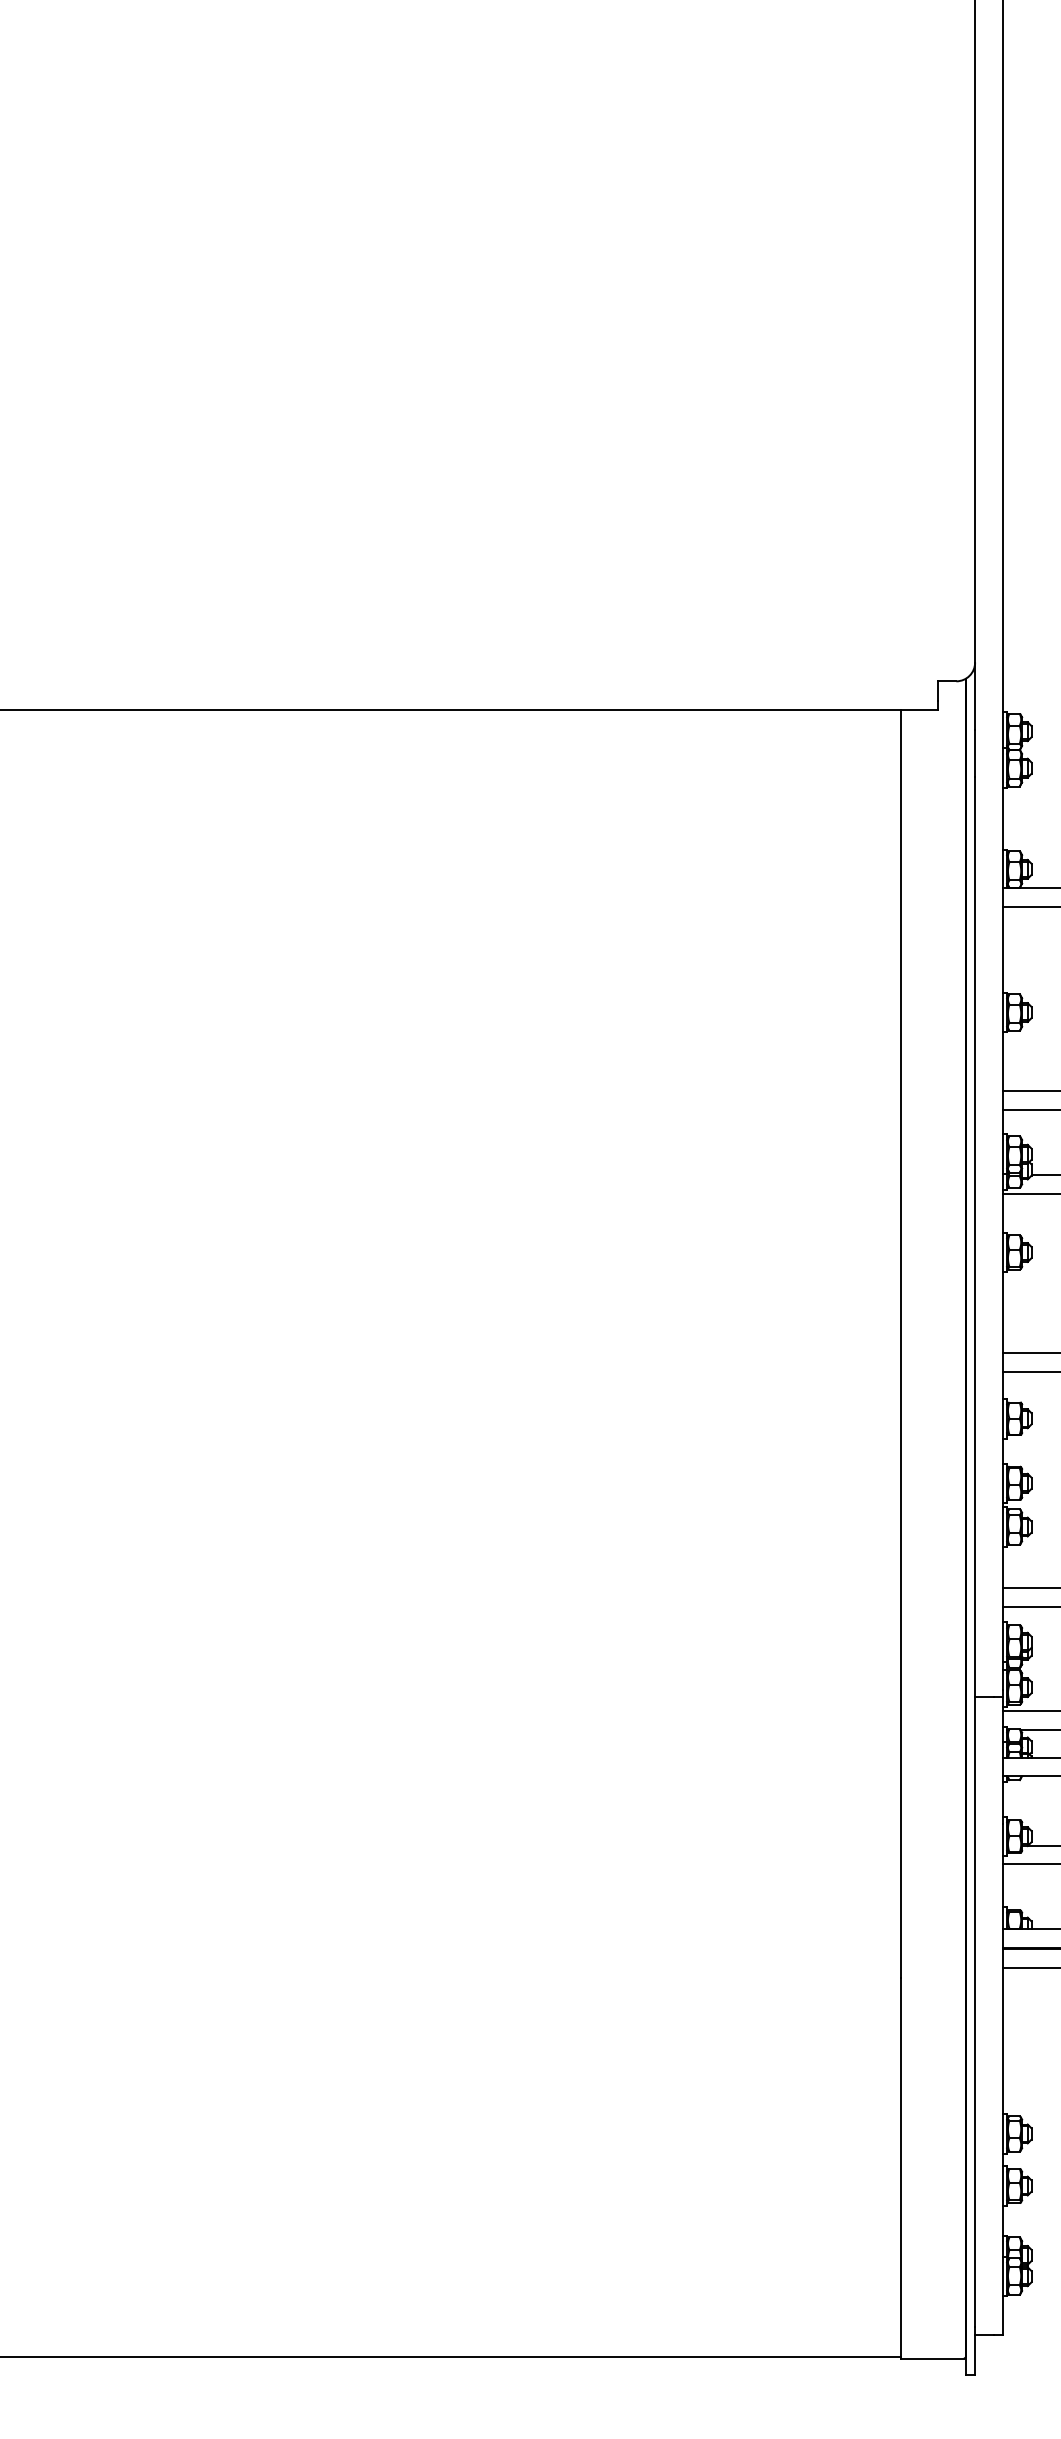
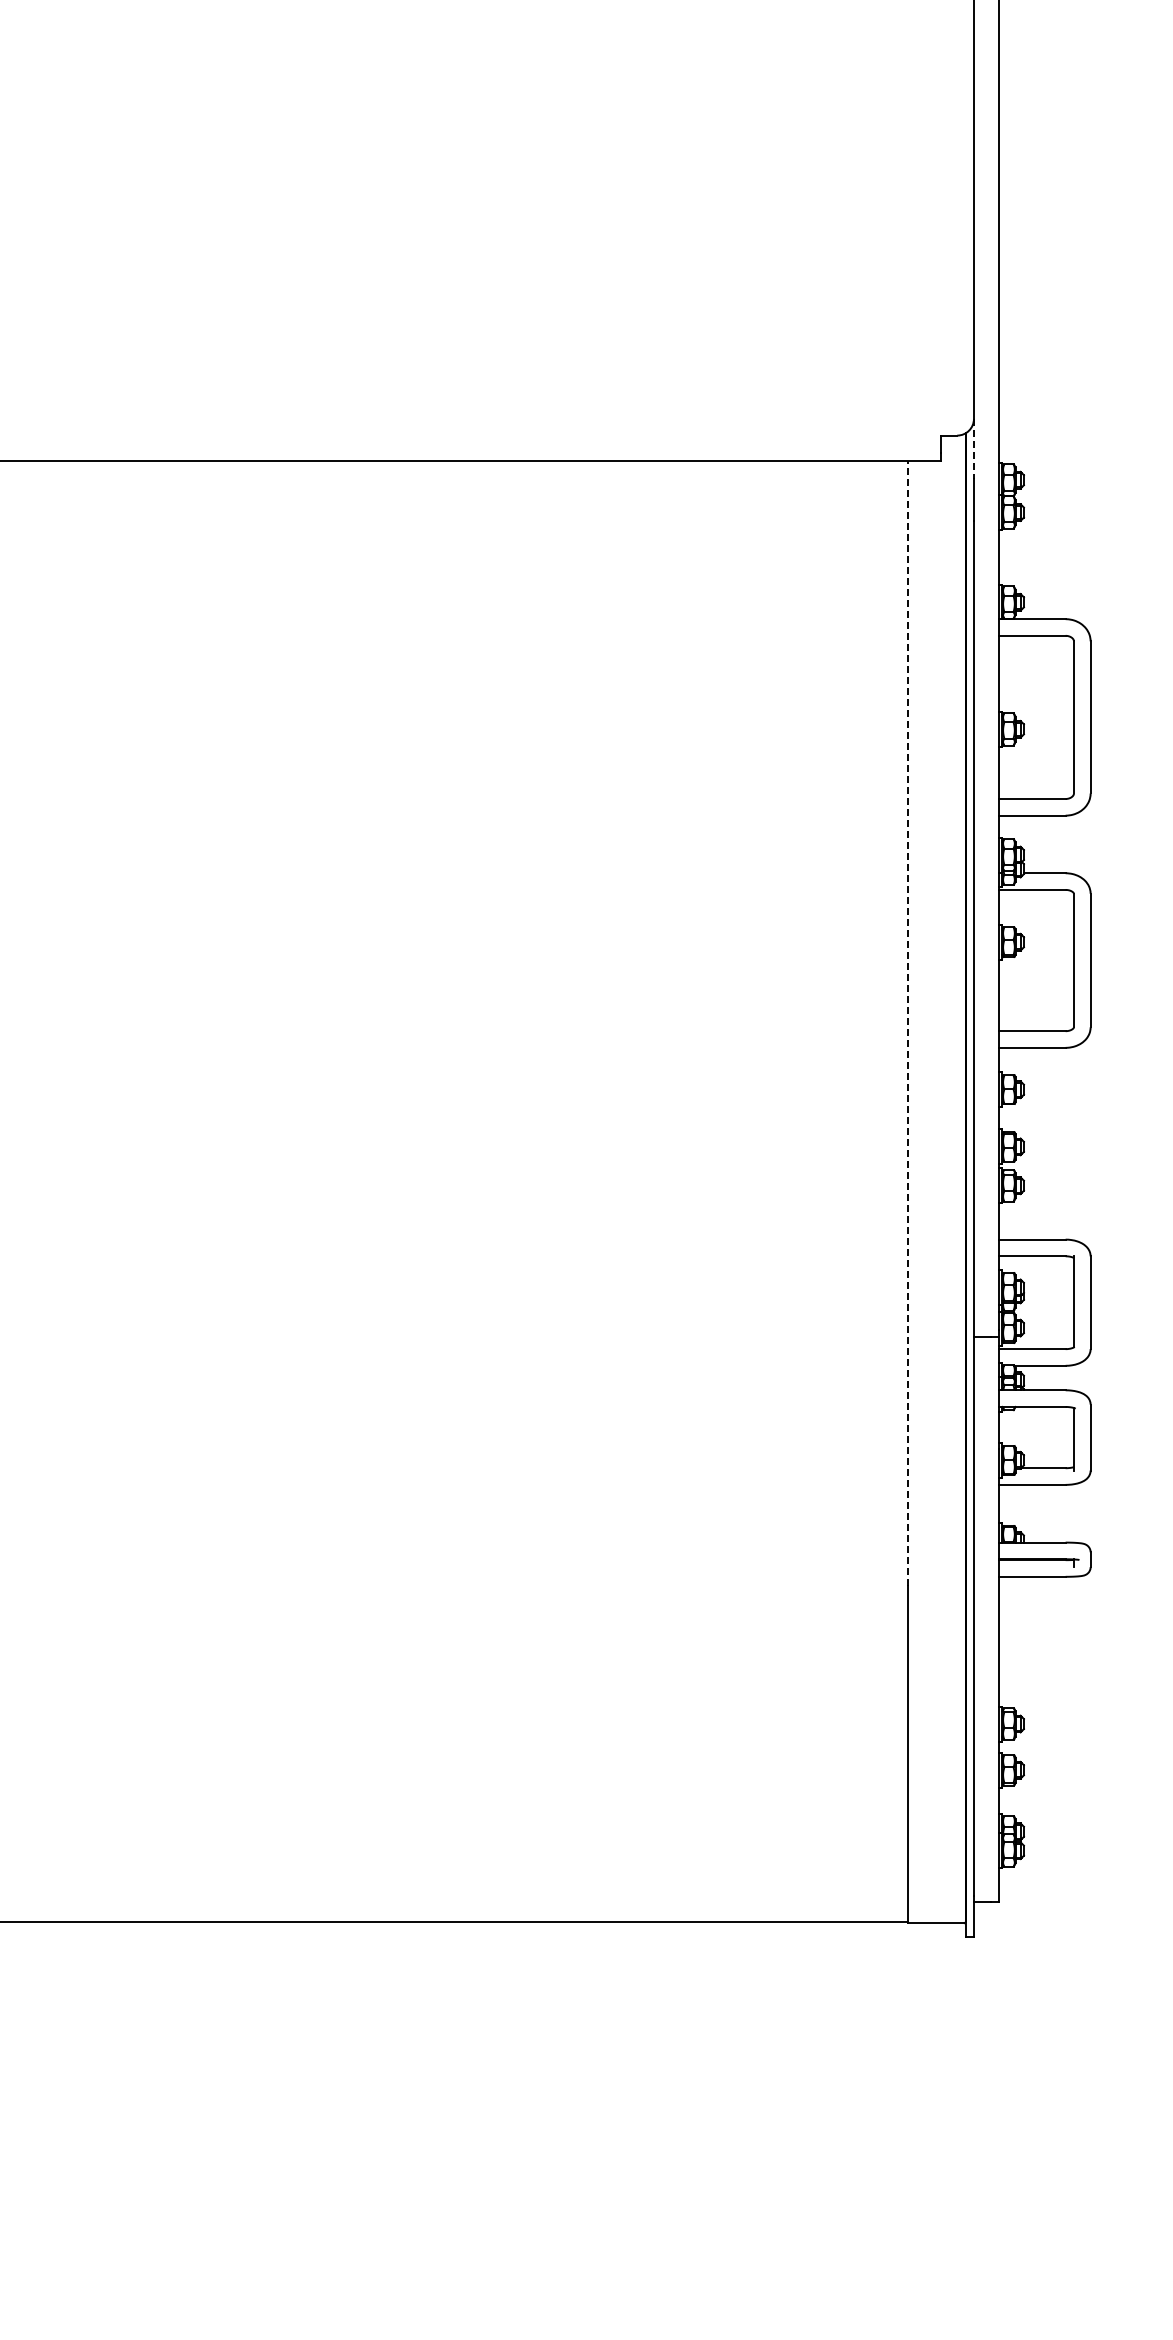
line: (974, 697) -> (973, 449), solid -> dashed
line: (901, 1344) -> (908, 1023), solid -> dashed

